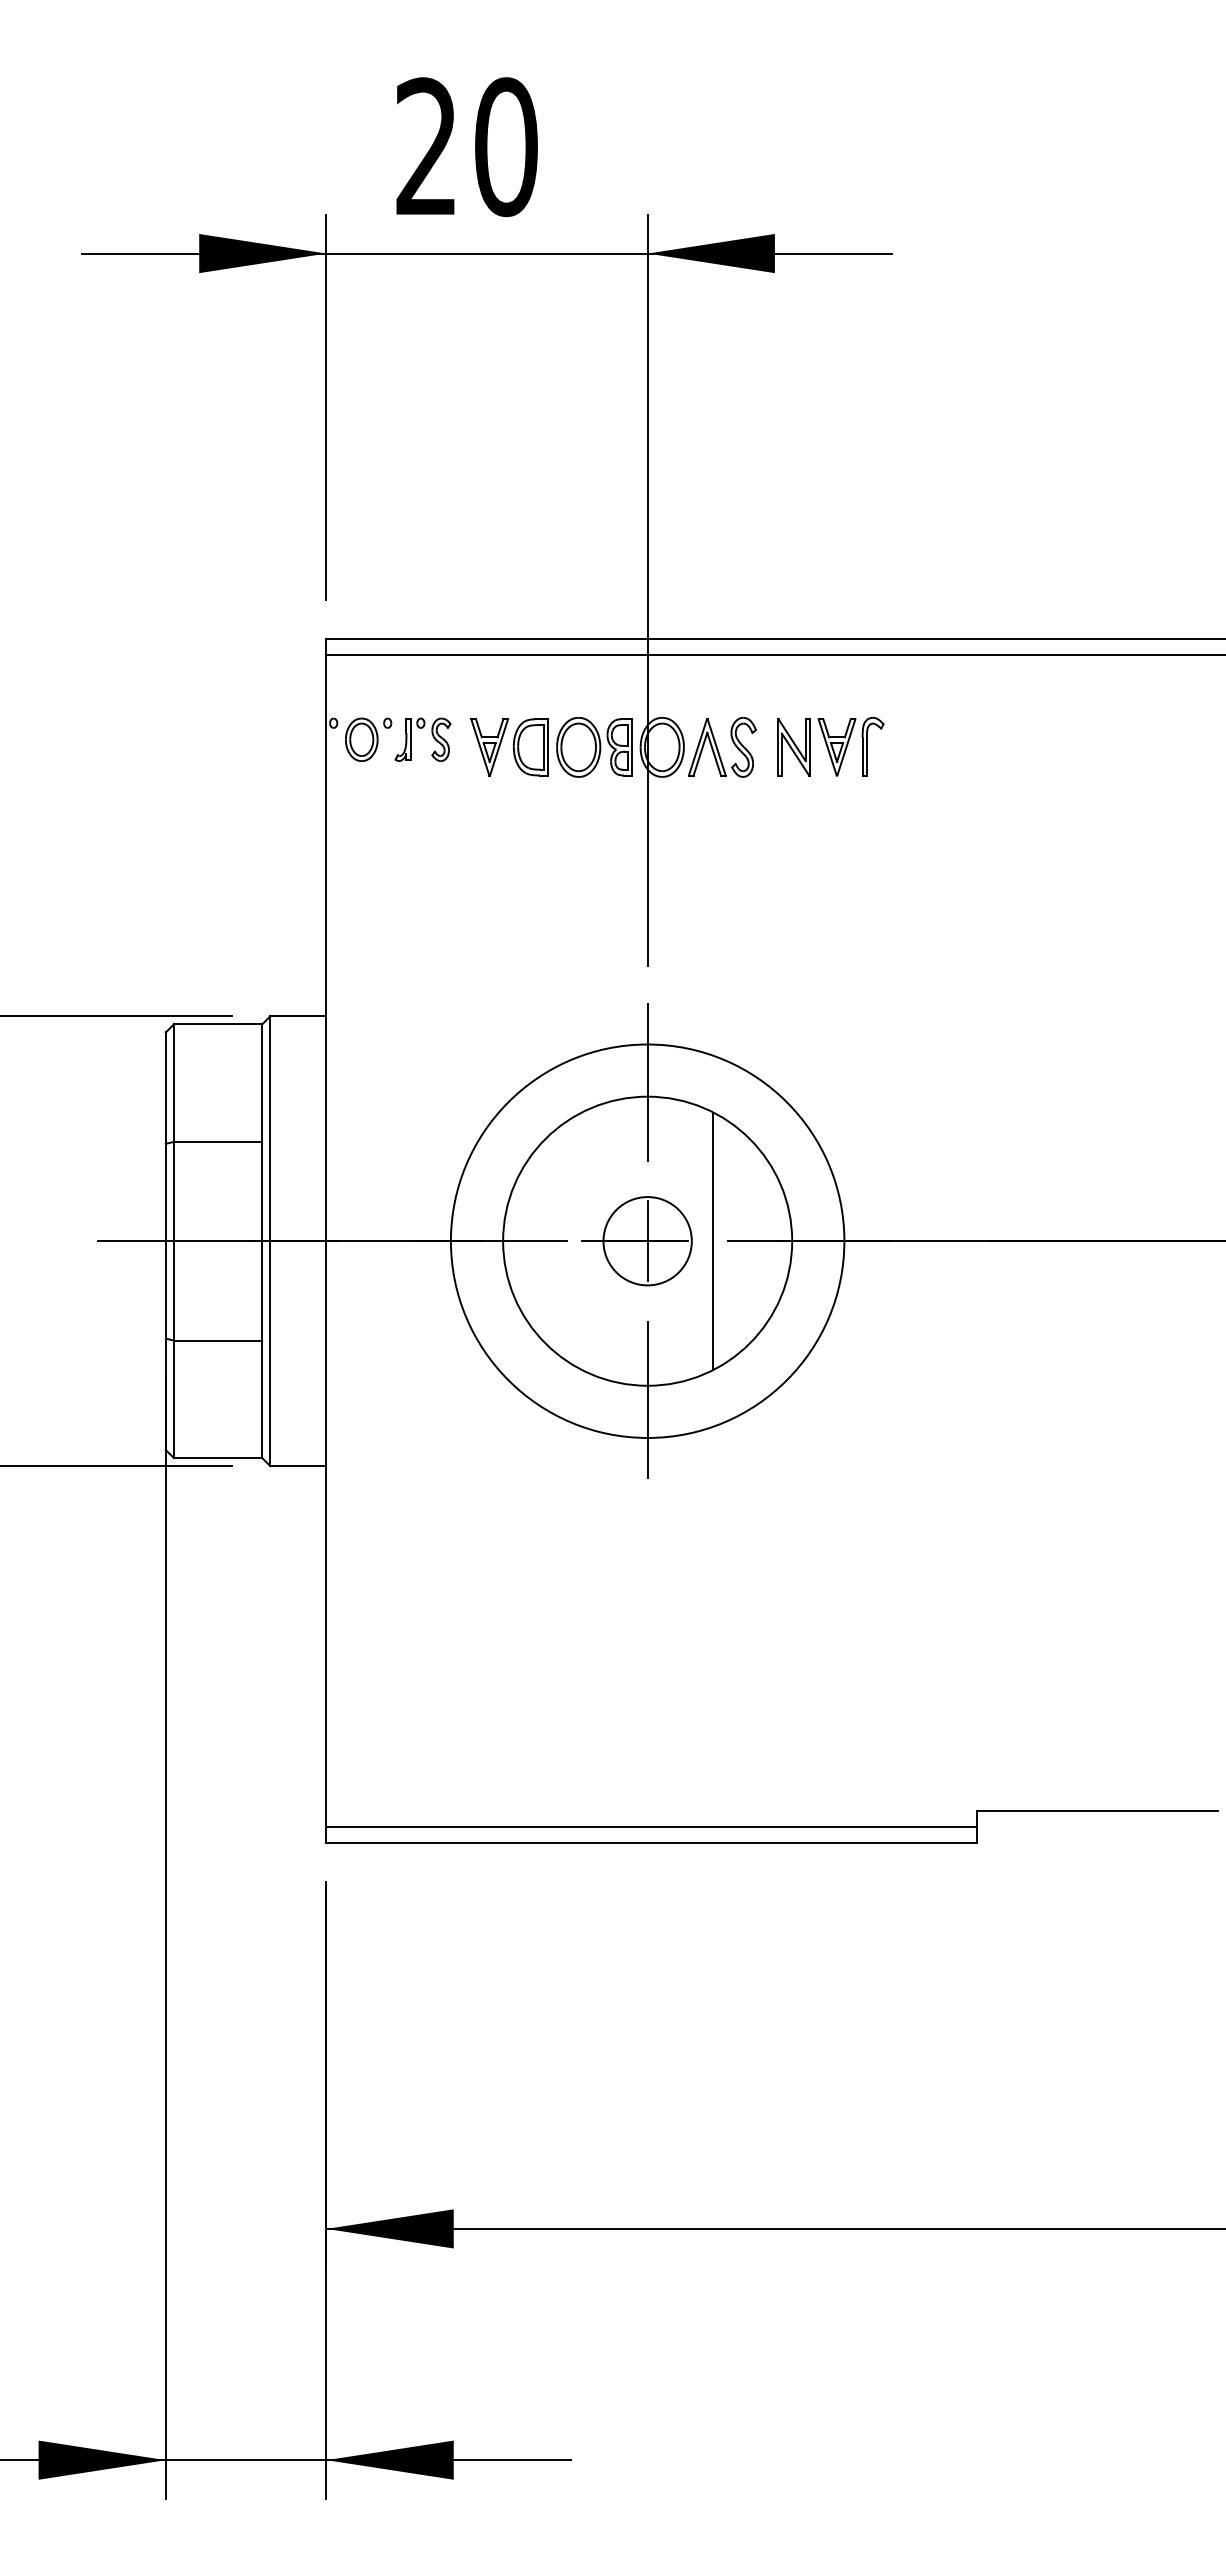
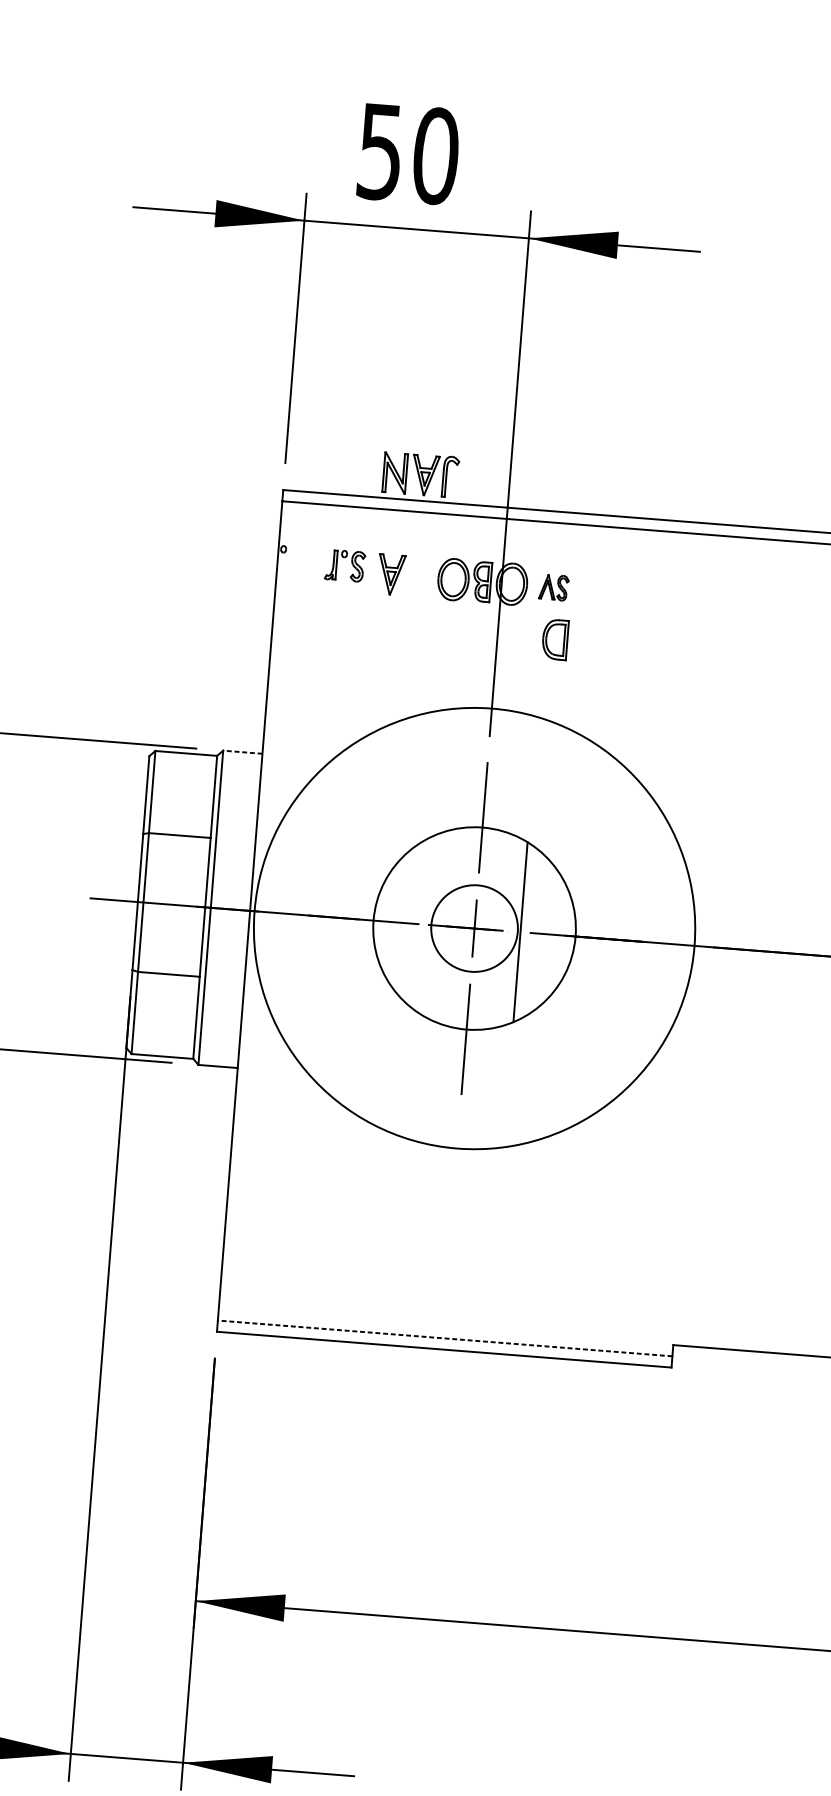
text: (425, 147) -> (379, 152), 20 -> 50
part: (368, 739) -> (307, 562), removed
part: (830, 746) -> (420, 474), moved
part: (530, 747) -> (554, 639), moved
part: (722, 747) -> (554, 587), size x0.6
line: (297, 1016) -> (242, 752), solid -> dashed
circle: (647, 1240) -> (474, 928), size x1.6
circle: (647, 1241) -> (474, 928), size x1.4
line: (651, 1827) -> (445, 1338), solid -> dashed

